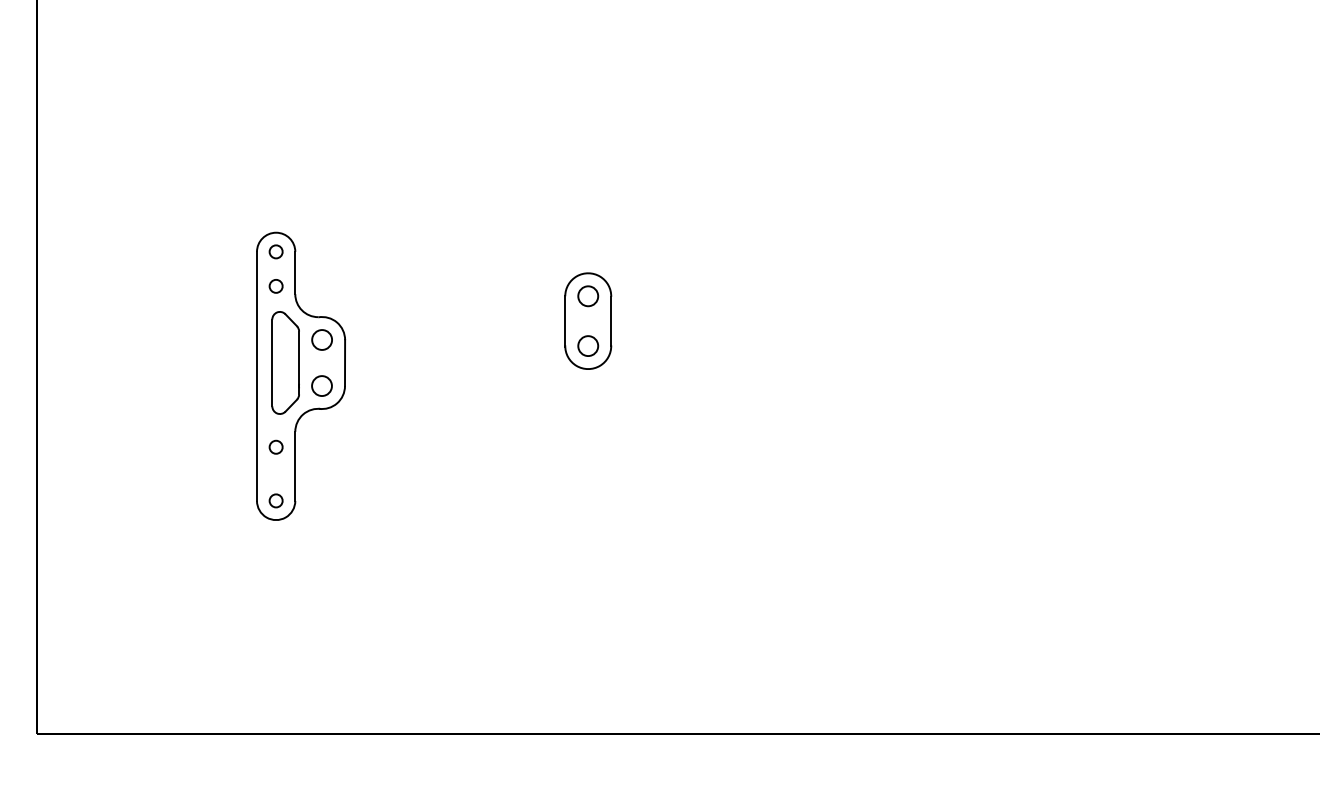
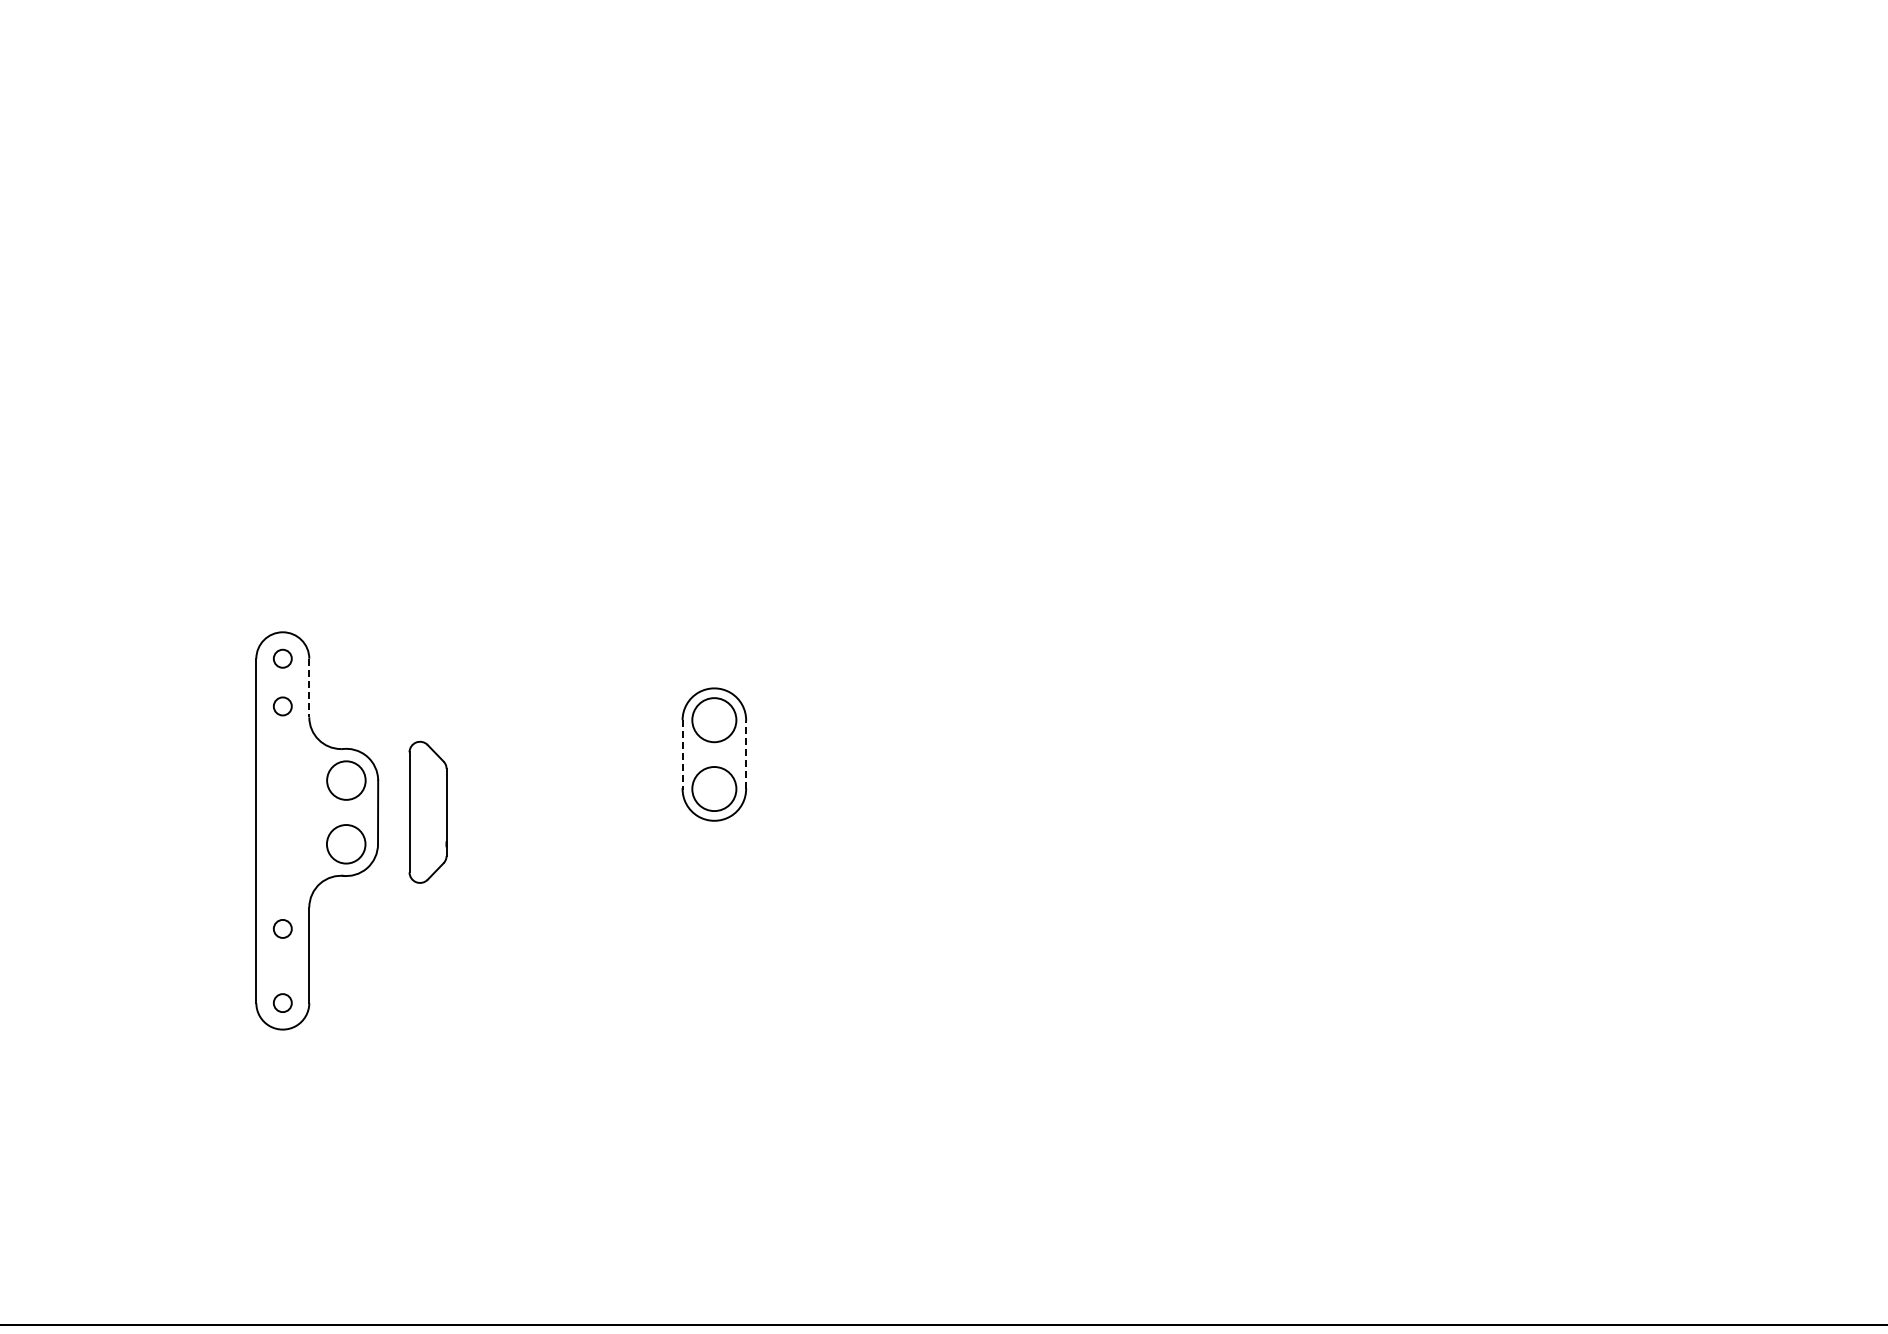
line: (295, 273) -> (309, 688), solid -> dashed
circle: (588, 295) -> (714, 719), size x1.6
line: (565, 321) -> (682, 755), solid -> dashed
line: (611, 321) -> (746, 754), solid -> dashed
circle: (322, 339) -> (346, 780), size x1.4
circle: (588, 345) -> (714, 788), size x1.6
part: (285, 362) -> (427, 811), moved
circle: (322, 386) -> (346, 844), size x1.4

